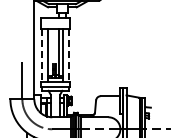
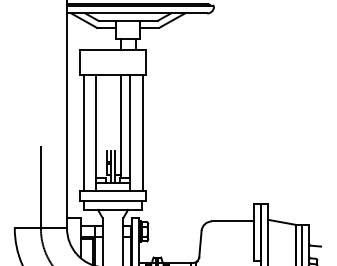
line: (41, 56) -> (82, 134), dashed -> solid
line: (69, 56) -> (143, 134), dashed -> solid

